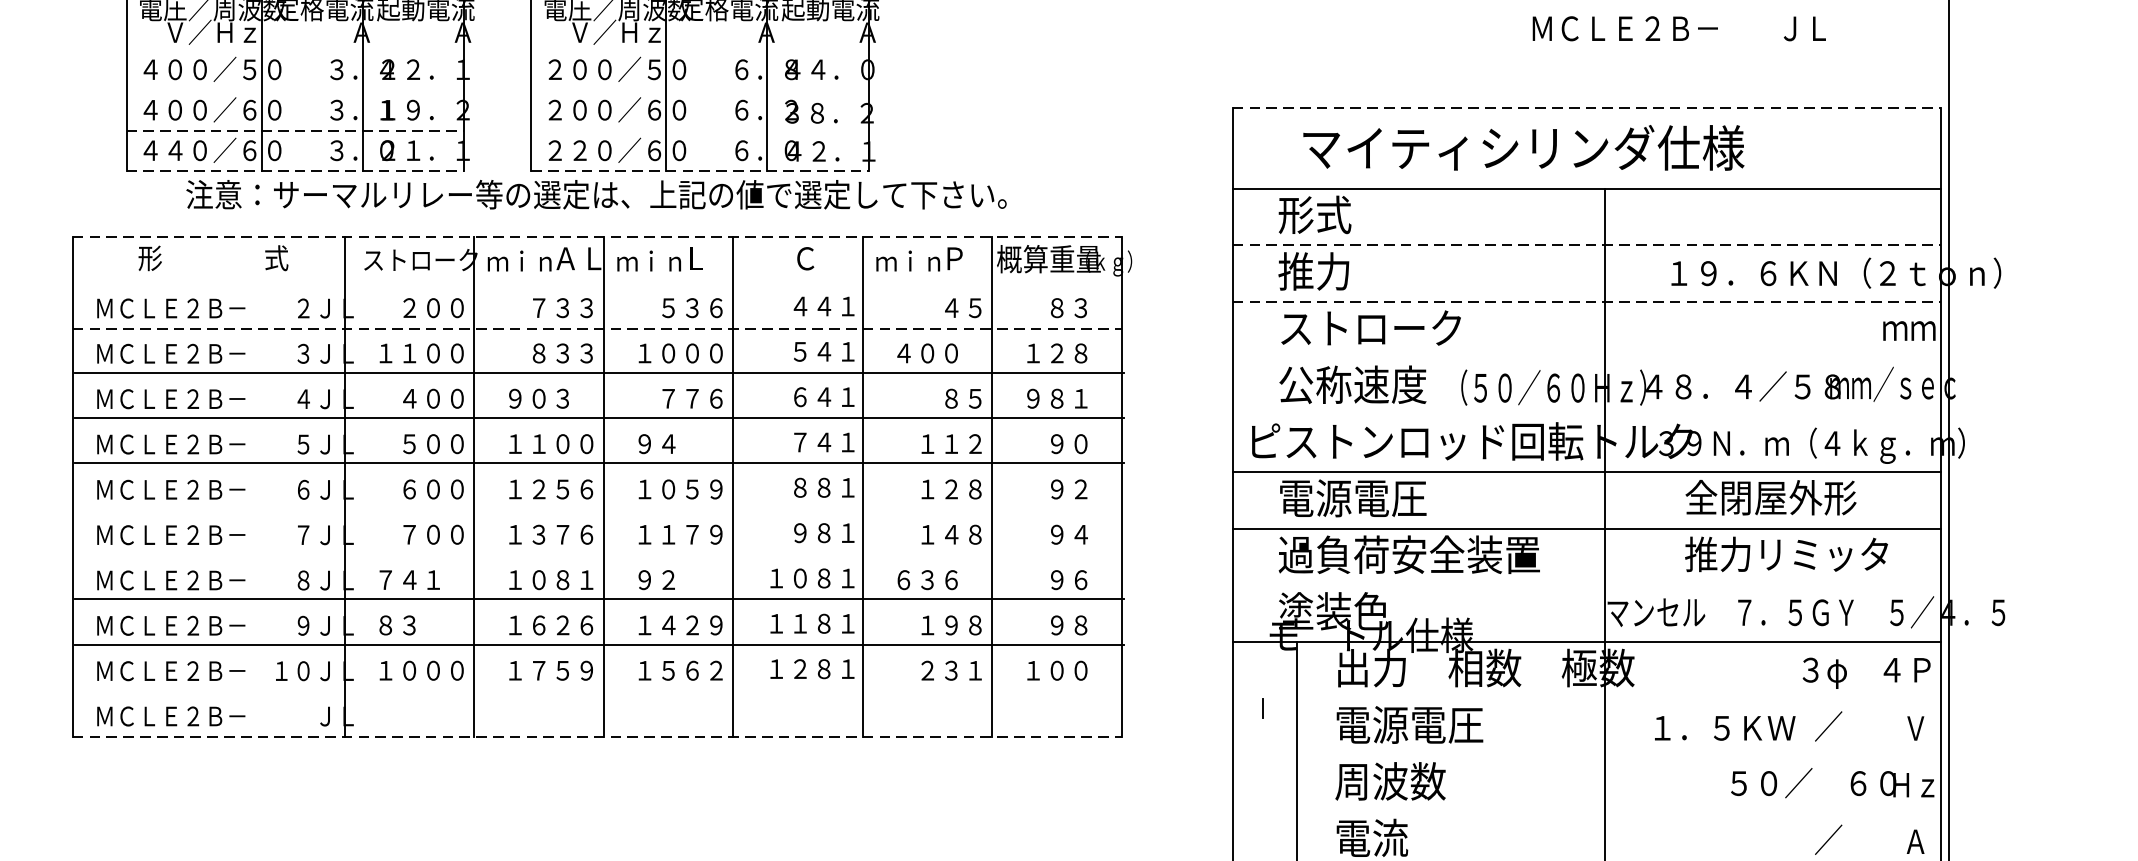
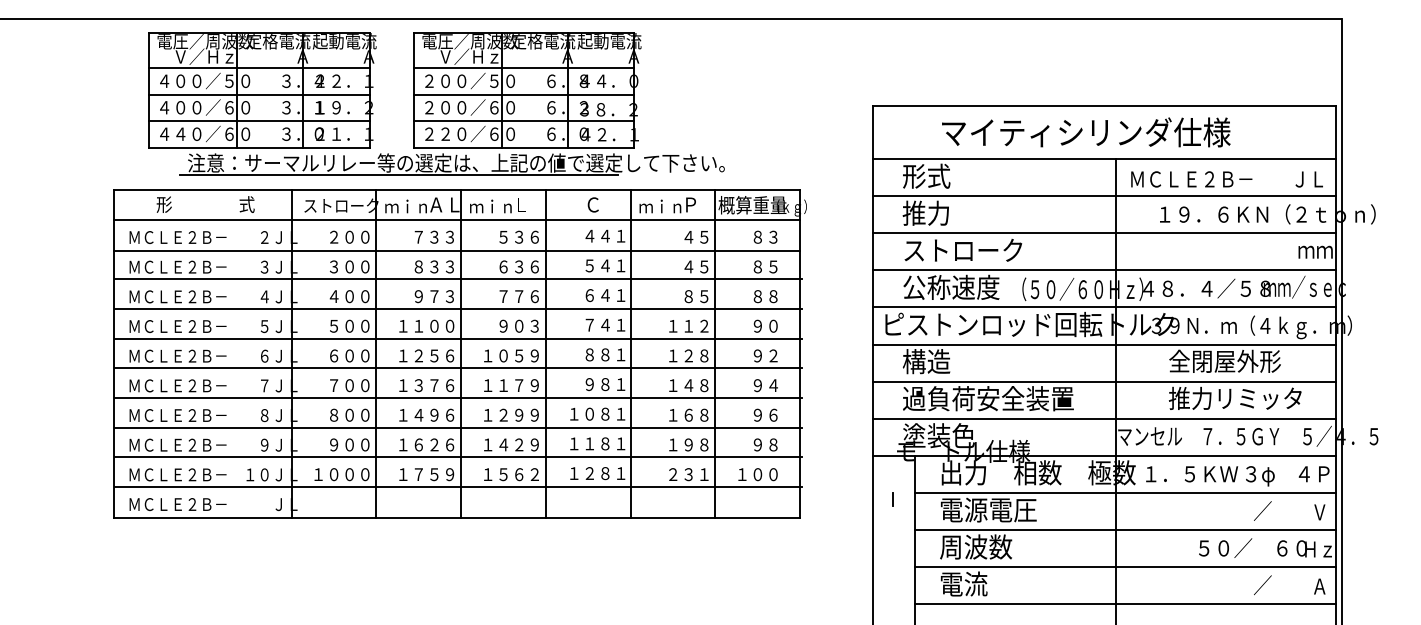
text: (1678, 28) -> (1226, 179), moved
line: (294, 50) -> (258, 68), added
line: (699, 50) -> (523, 68), added
line: (294, 89) -> (258, 94), added
line: (699, 89) -> (523, 94), added
line: (1586, 108) -> (1104, 106), dashed -> solid
line: (295, 131) -> (259, 121), dashed -> solid
line: (699, 131) -> (523, 121), added
text: (1524, 148) -> (1086, 132), moved
line: (295, 170) -> (259, 147), dashed -> solid
line: (700, 170) -> (524, 147), dashed -> solid
line: (508, 213) -> (398, 175), added
line: (598, 236) -> (457, 190), dashed -> solid
line: (1586, 245) -> (1104, 196), dashed -> solid
line: (596, 282) -> (456, 220), added
line: (1586, 302) -> (1104, 233), dashed -> solid
line: (598, 328) -> (457, 250), dashed -> solid
text: (398, 352) -> (326, 266), １１００ -> ３００
text: (680, 352) -> (511, 266), １０００ -> ６３６
text: (938, 352) -> (680, 266), ４００ -> ４５
text: (1056, 352) -> (757, 266), １２８ -> ８５
line: (1586, 358) -> (1104, 270), added
text: (550, 398) -> (426, 296), ９０３ -> ９７３
text: (1056, 398) -> (757, 296), ９８１ -> ８８
line: (1586, 415) -> (1104, 307), added
text: (680, 442) -> (511, 325), ９４ -> ９０３
text: (1351, 497) -> (950, 361), 電源電圧 -> 構造
line: (599, 508) -> (458, 368), added
line: (599, 554) -> (458, 398), added
text: (420, 578) -> (341, 414), ７４１ -> ８００
text: (563, 578) -> (434, 414), １０８１ -> １４９６
text: (680, 578) -> (511, 414), ９２ -> １２９９
text: (938, 578) -> (680, 414), ６３６ -> １６８
line: (1586, 585) -> (1104, 418), added
text: (420, 624) -> (341, 444), ８３ -> ９００
line: (599, 690) -> (458, 487), added
line: (1618, 698) -> (1125, 492), added
text: (1725, 728) -> (1192, 474), moved
line: (598, 736) -> (457, 517), dashed -> solid
line: (1618, 754) -> (1125, 529), added
line: (1618, 812) -> (1125, 567), added

